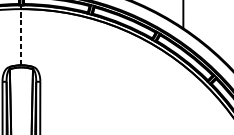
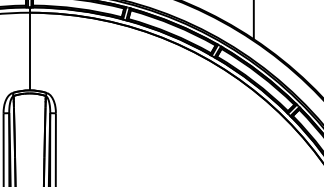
line: (21, 37) -> (29, 51), dashed -> solid

